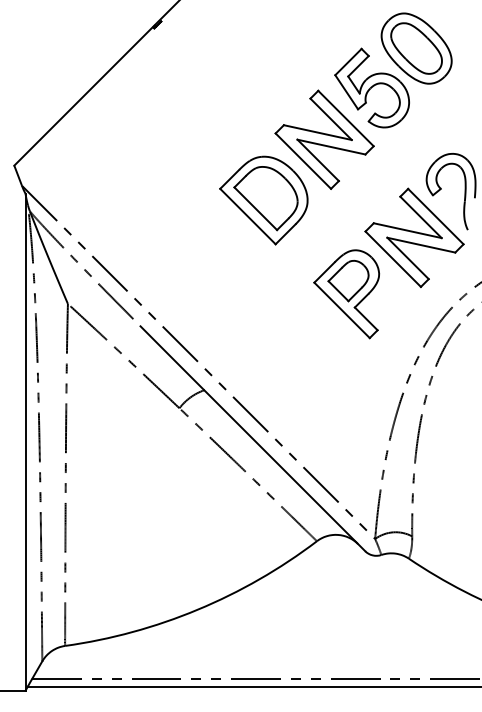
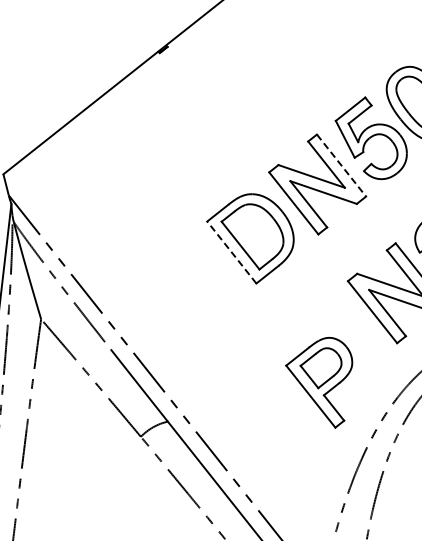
line: (346, 118) -> (342, 165), solid -> dashed
line: (247, 216) -> (231, 252), solid -> dashed
part: (346, 294) -> (317, 381), moved

